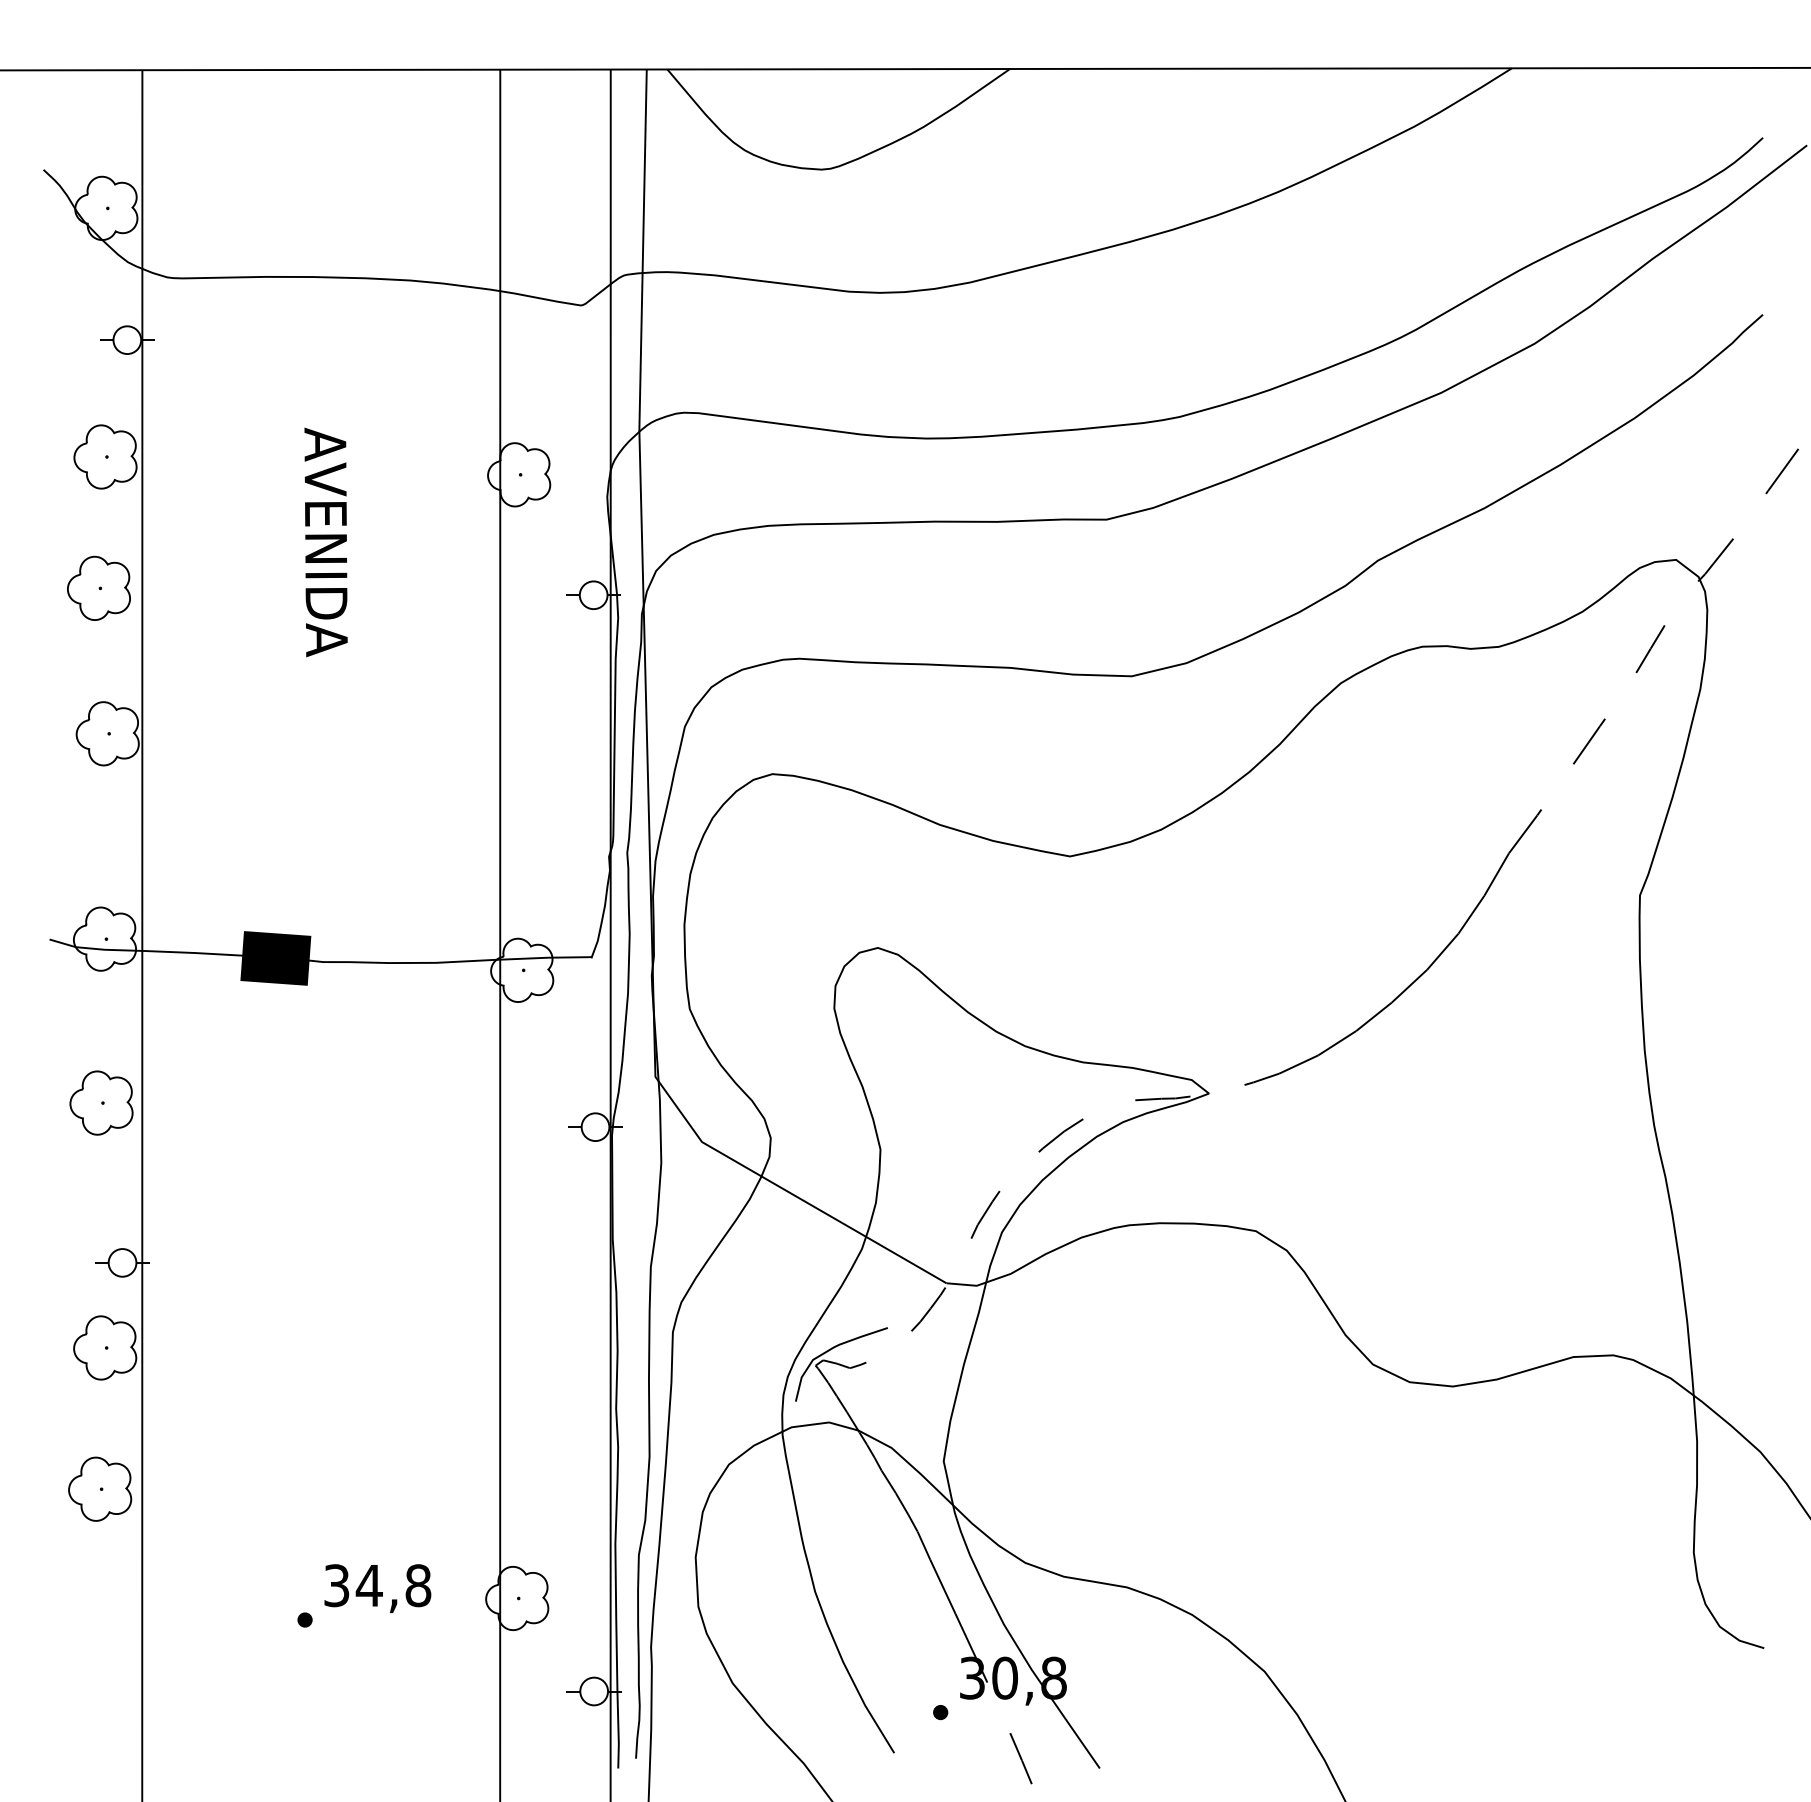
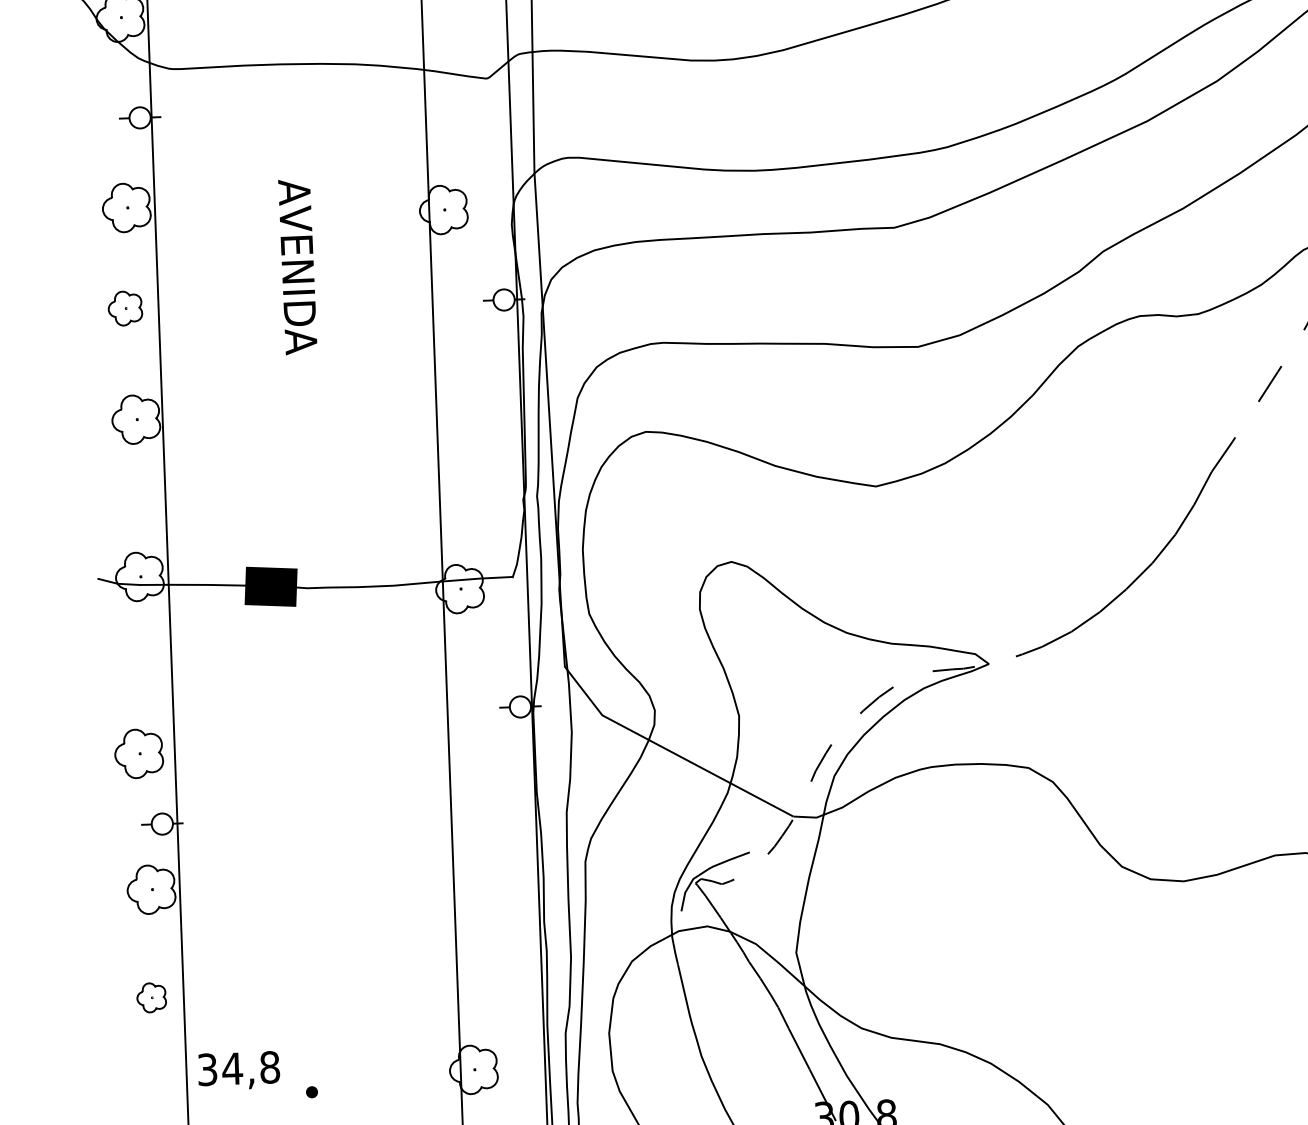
part: (98, 587) -> (125, 307), size x0.7
part: (101, 1102) -> (139, 753), moved
part: (100, 1488) -> (151, 997), size x0.6
text: (377, 1588) -> (238, 1070), moved

